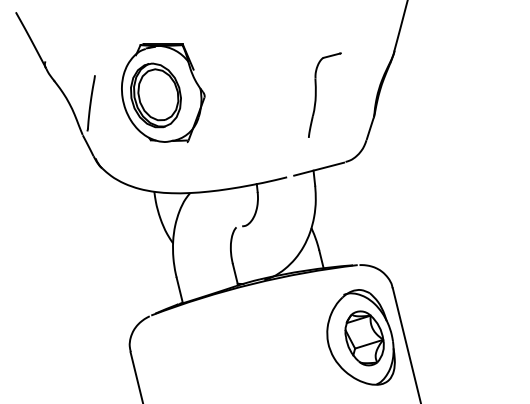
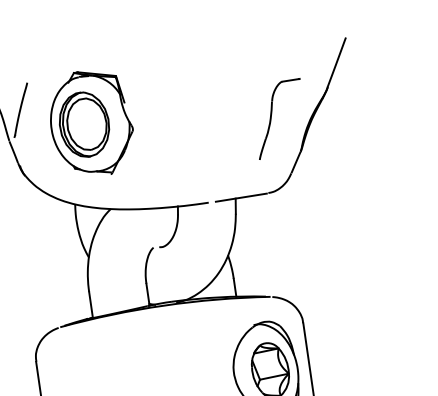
part: (163, 93) -> (92, 123), moved
part: (316, 94) -> (271, 117), moved

